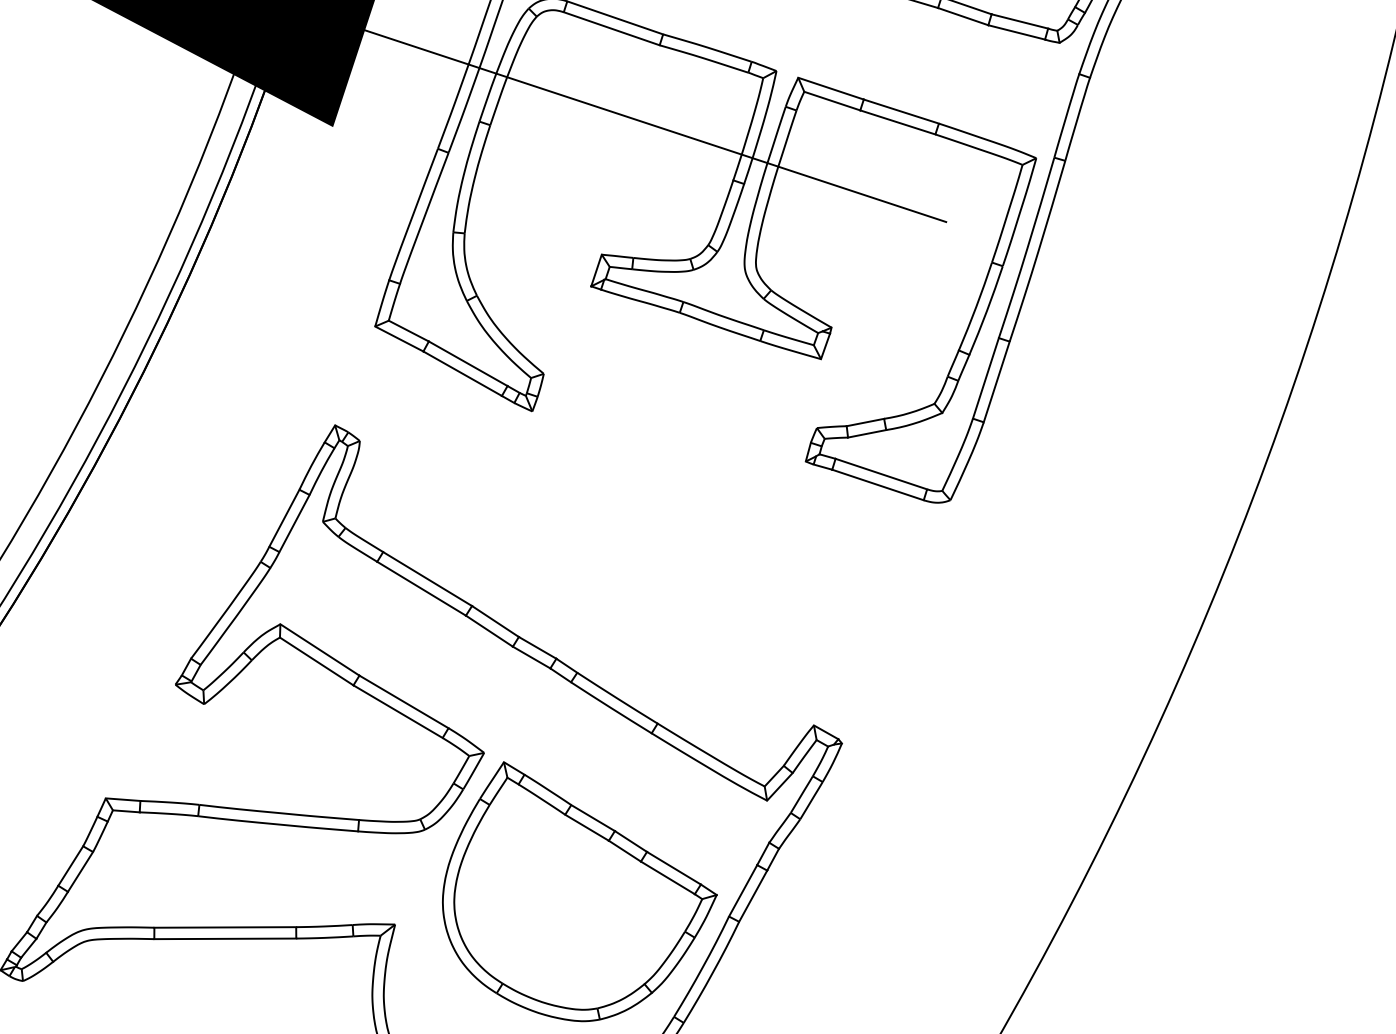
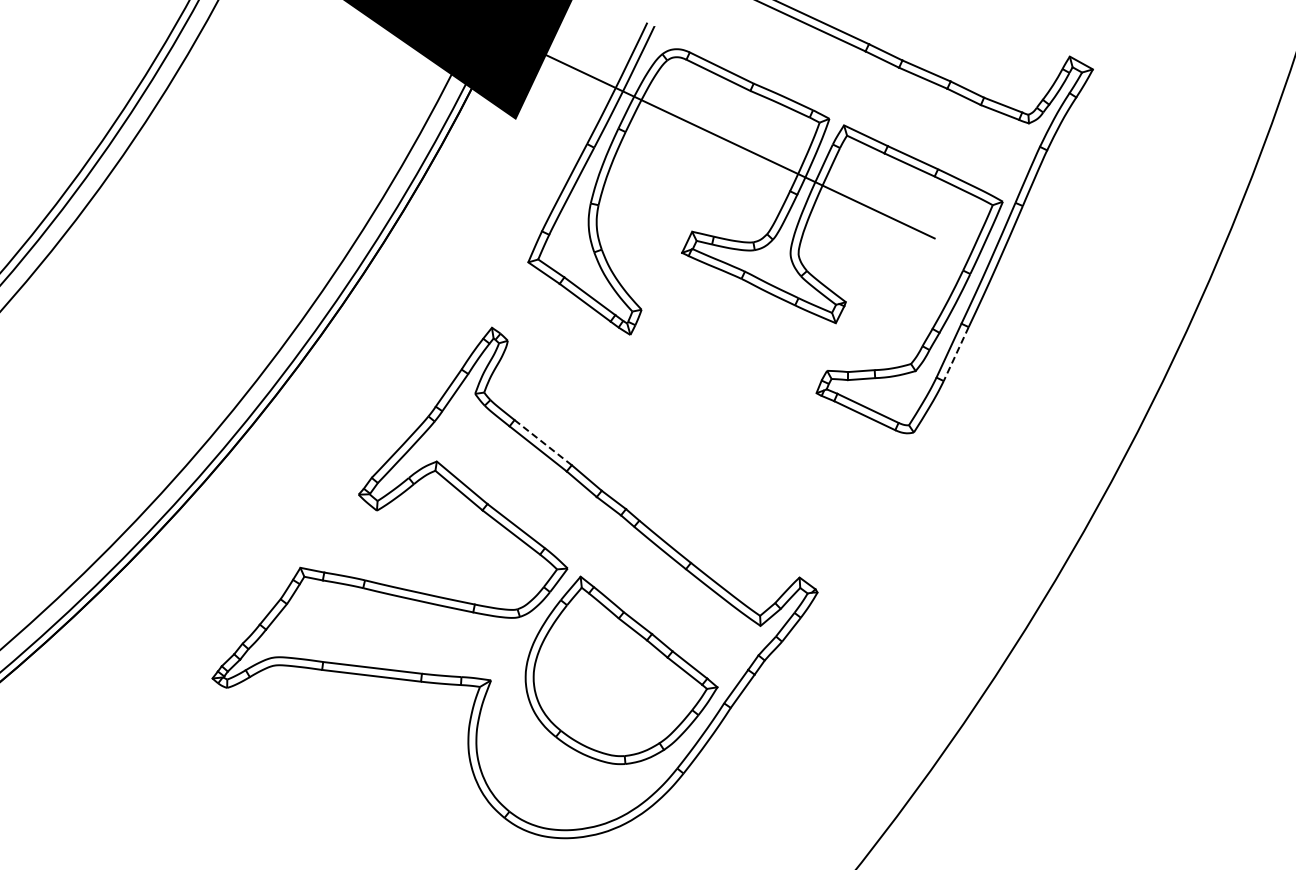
line: (997, 382) -> (956, 354), solid -> dashed
line: (428, 578) -> (543, 442), solid -> dashed

